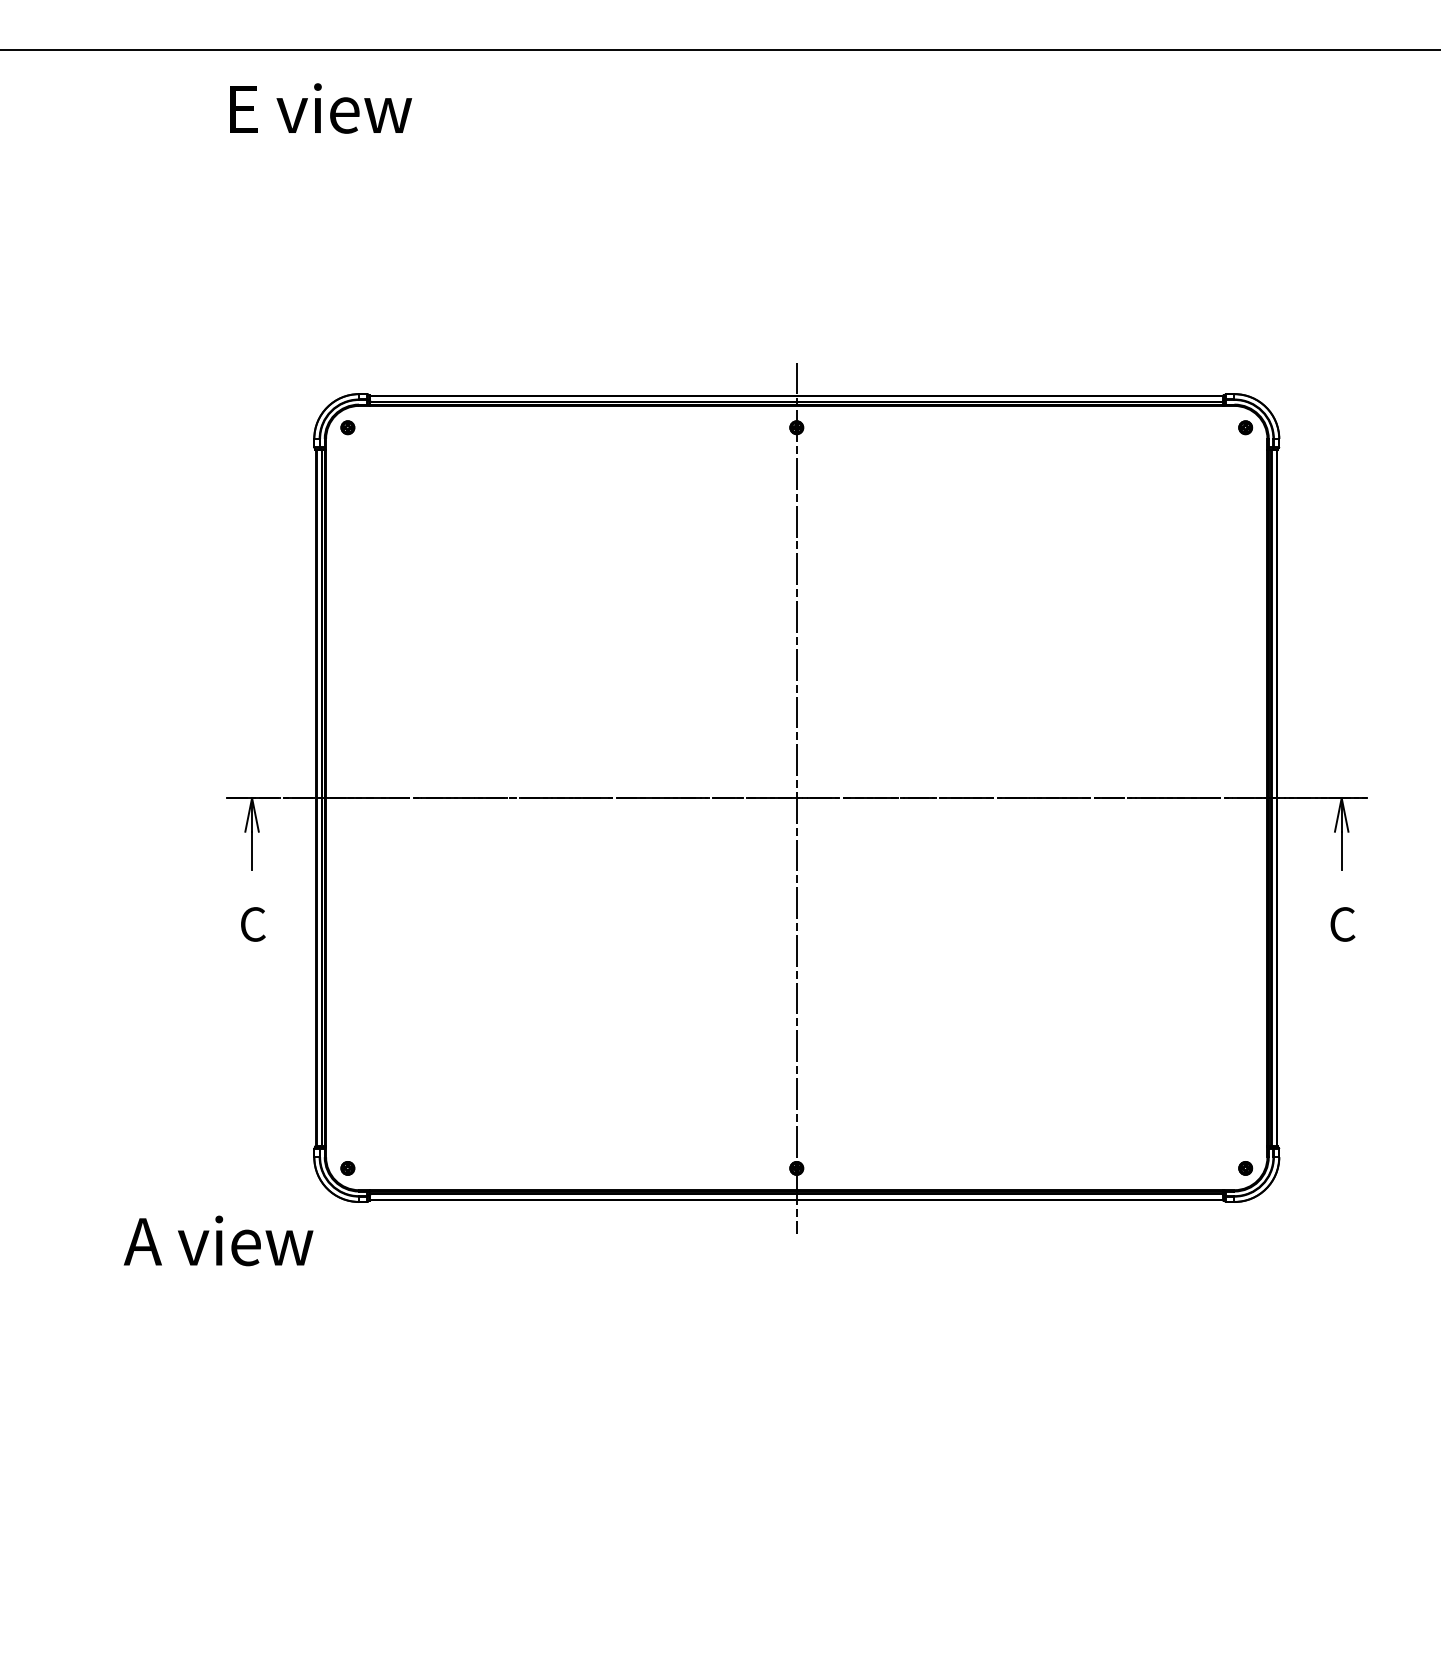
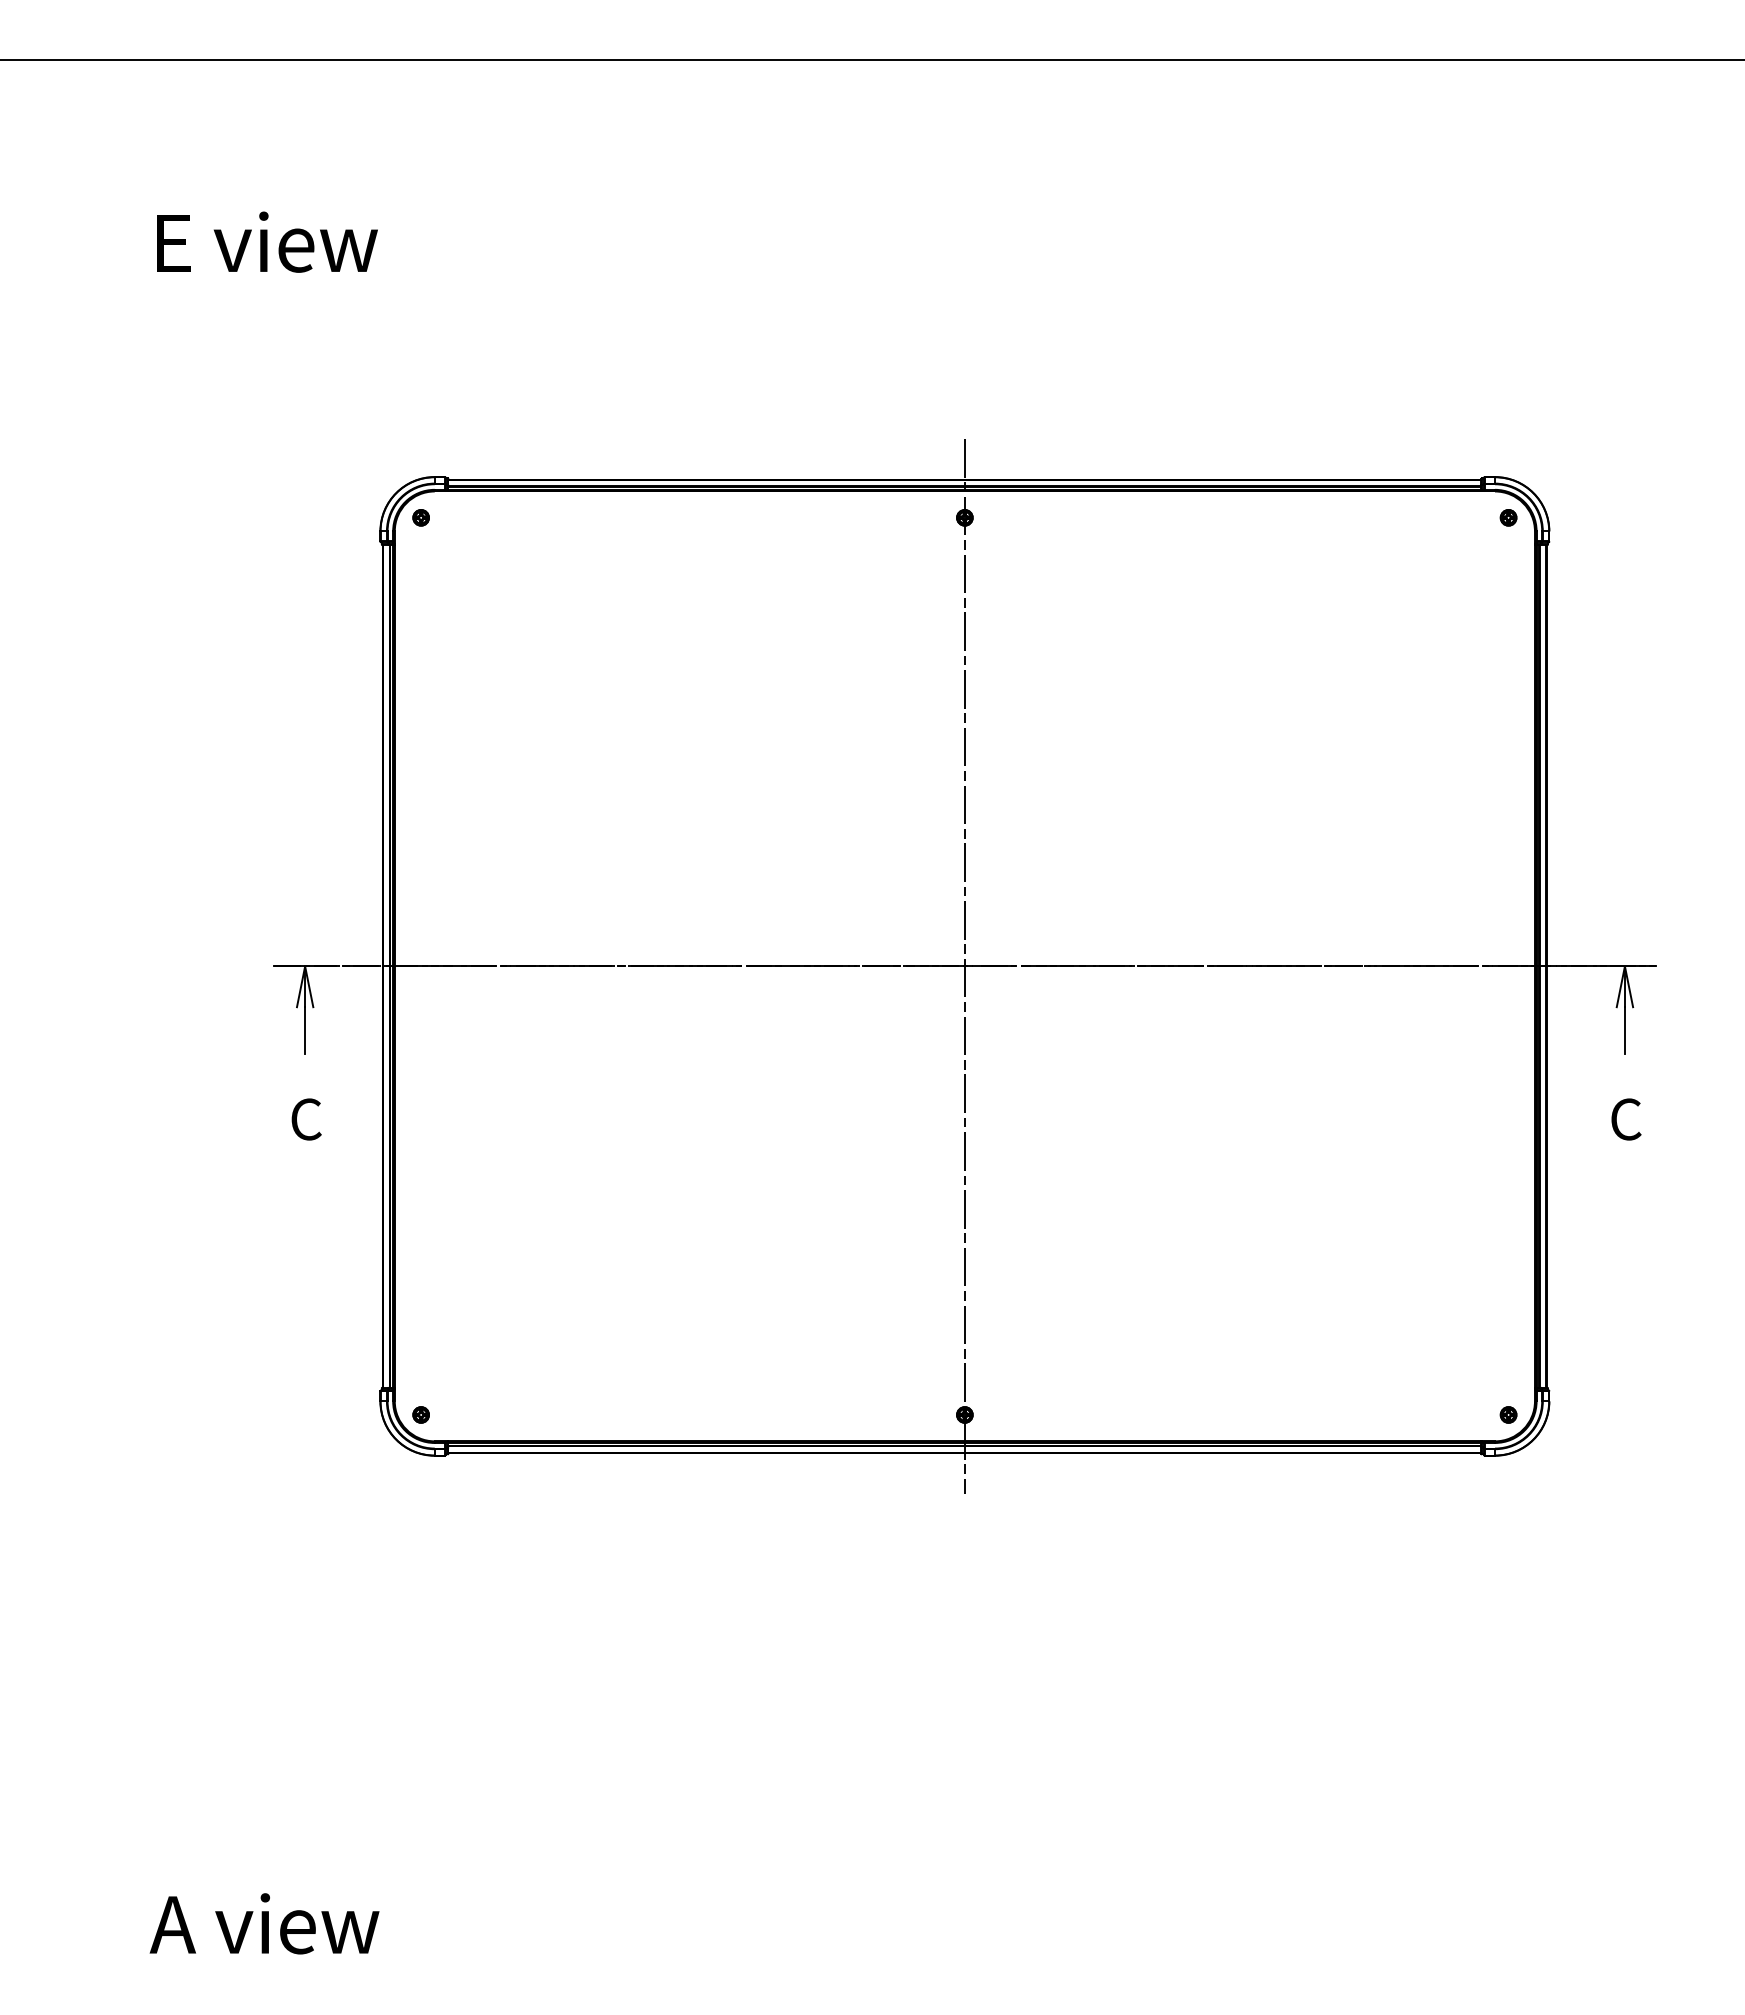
text: (320, 107) -> (267, 241), moved
text: (218, 1240) -> (264, 1923), moved

